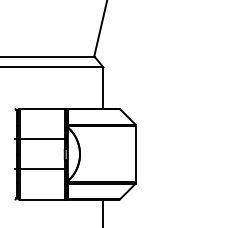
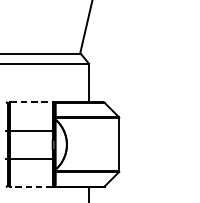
line: (42, 108) -> (31, 101), solid -> dashed
line: (42, 199) -> (31, 186), solid -> dashed

